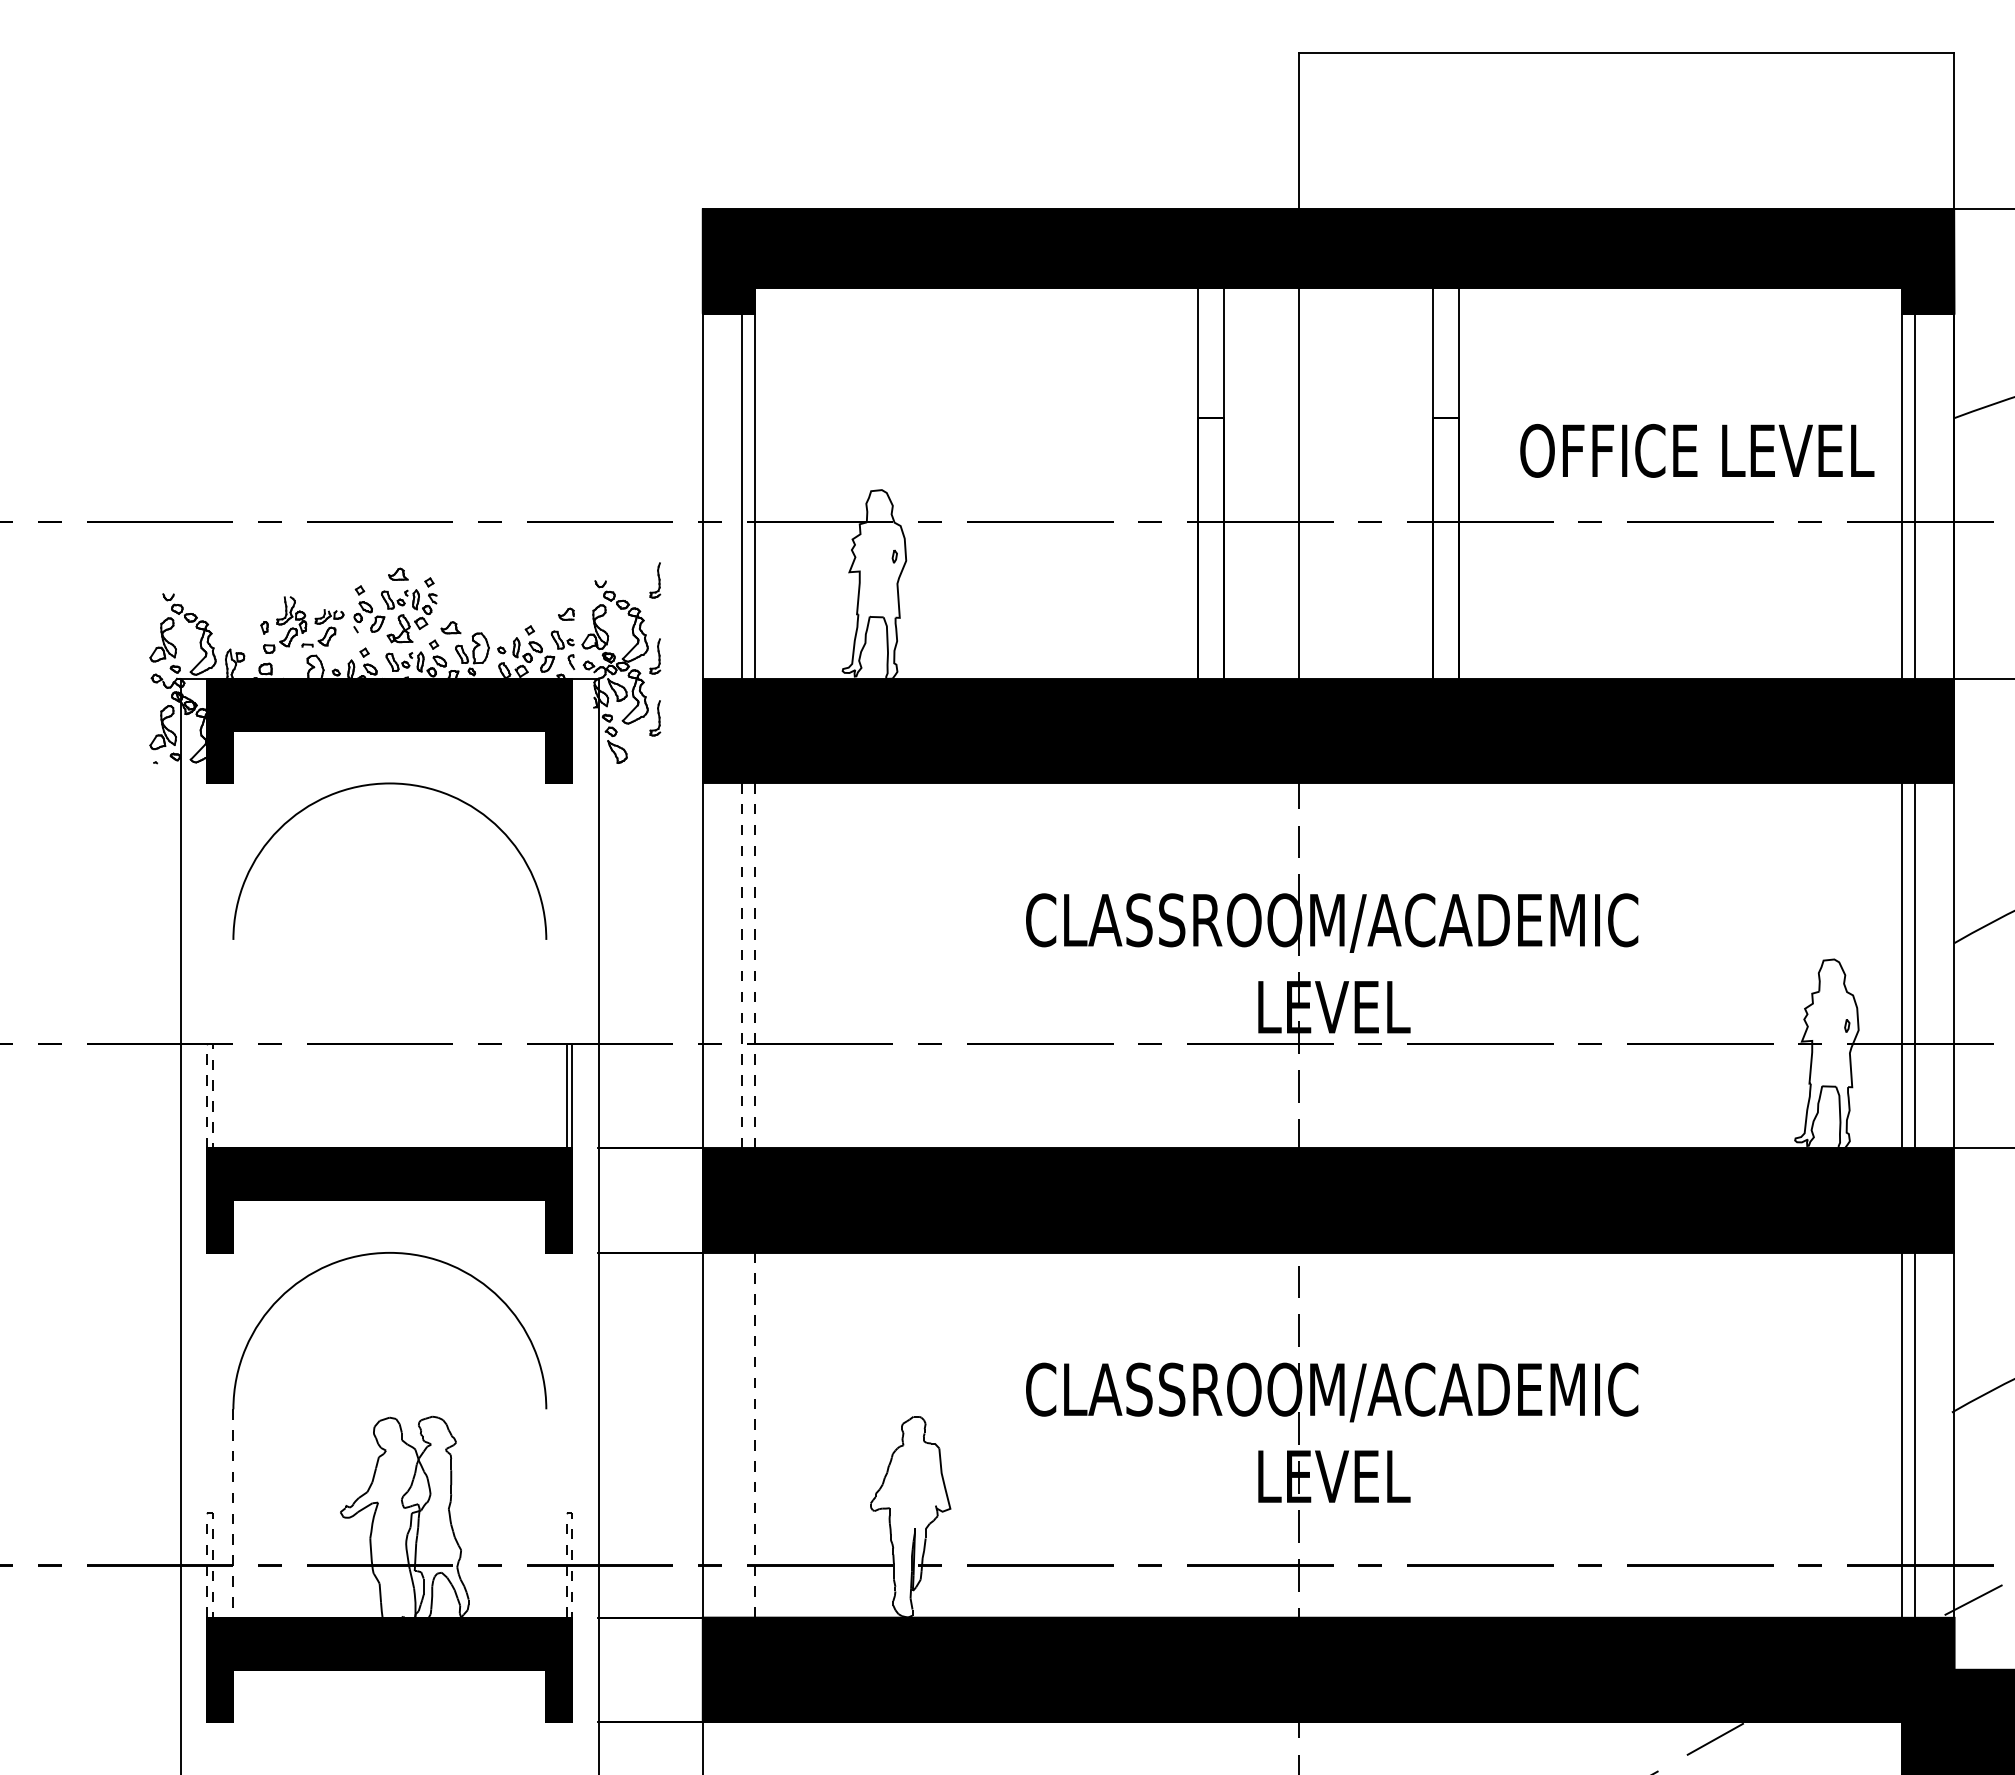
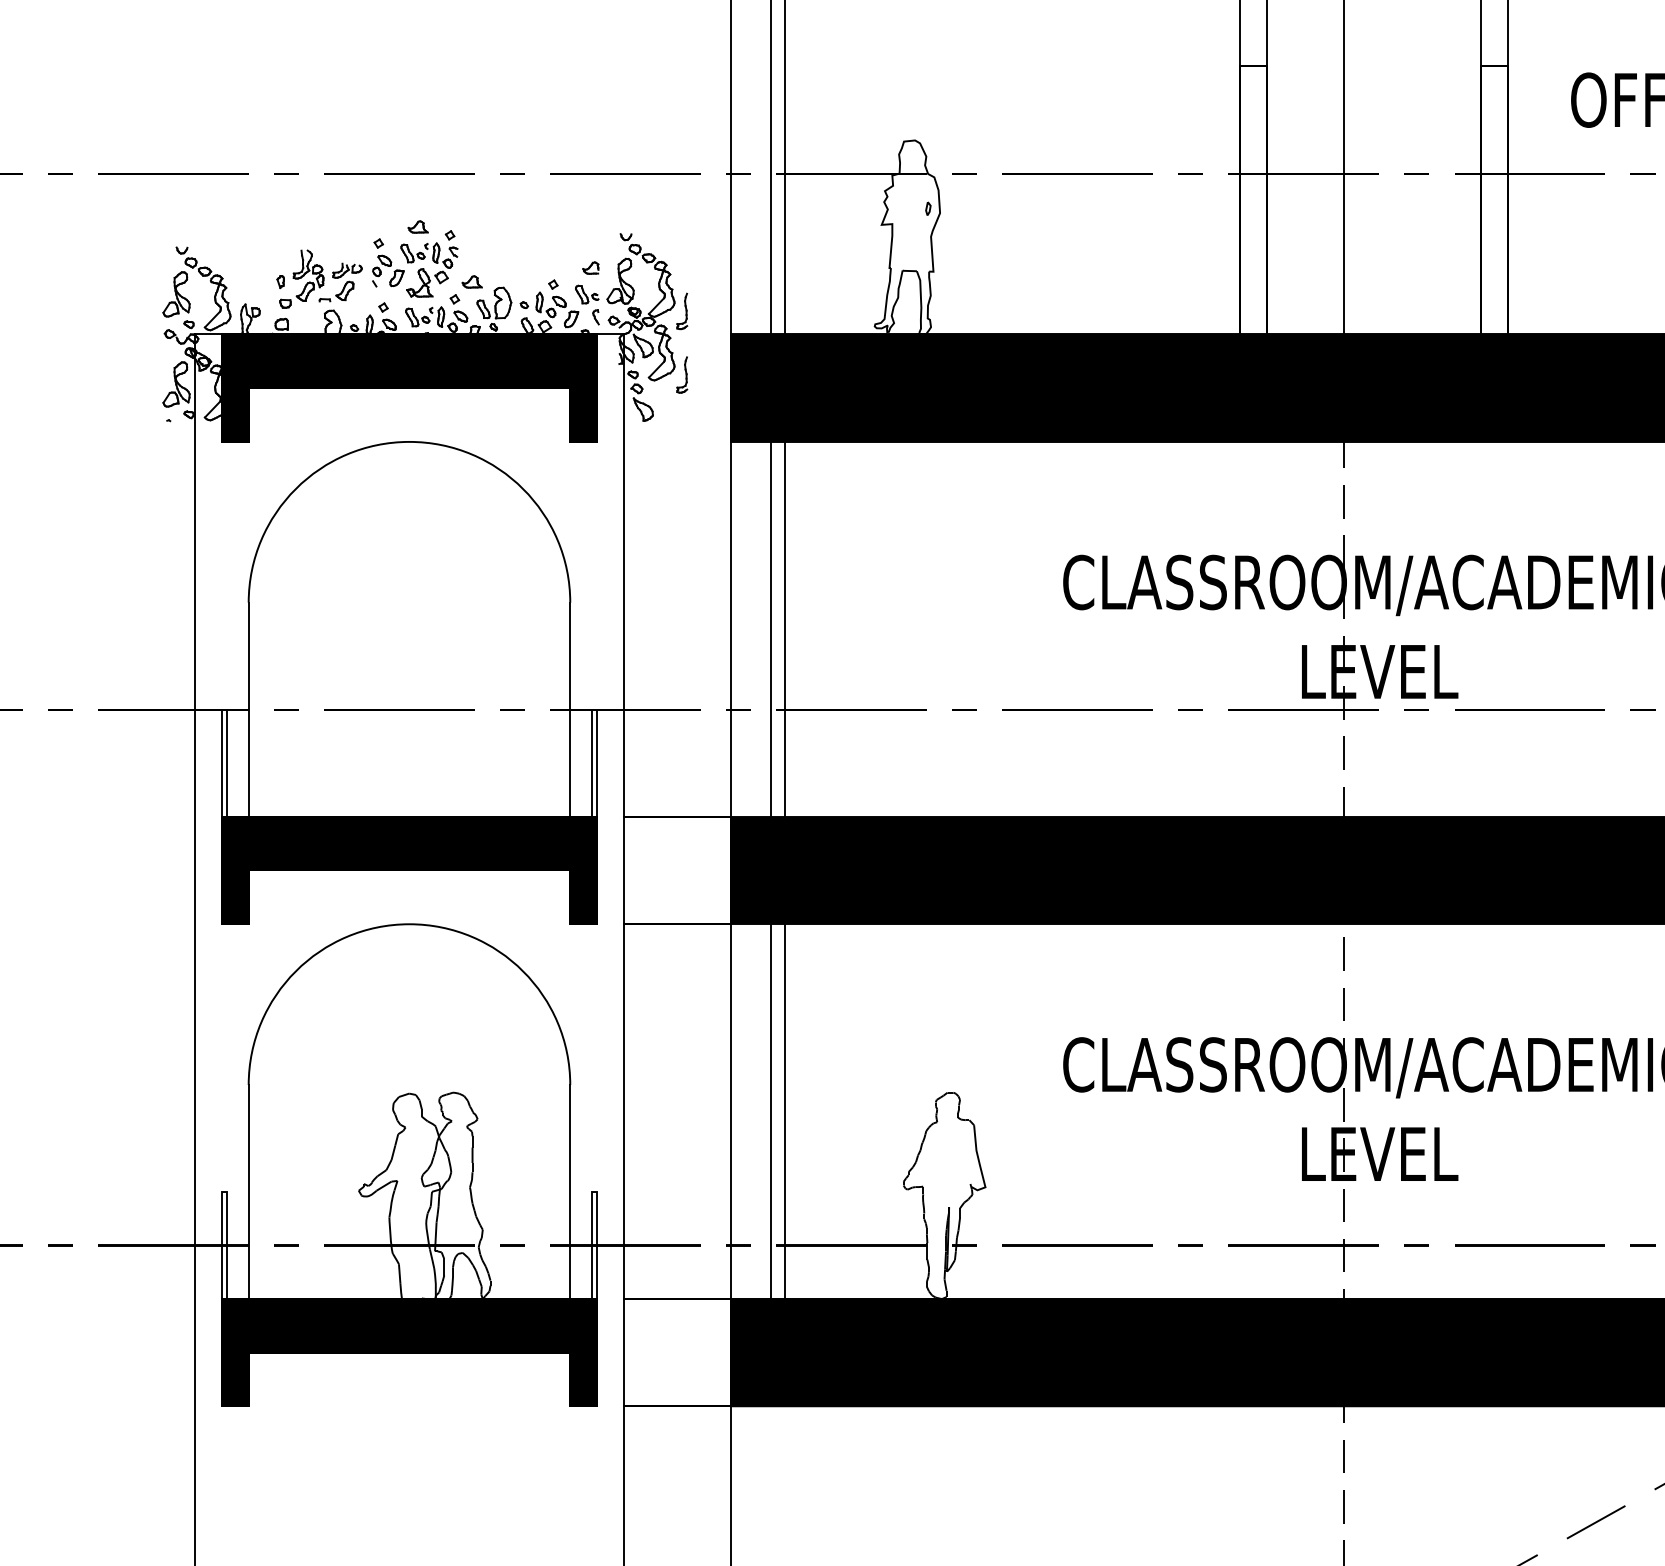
part: (655, 580) -> (682, 233), removed
line: (741, 965) -> (770, 628), dashed -> solid
line: (754, 965) -> (784, 628), dashed -> solid
line: (209, 1043) -> (224, 709), dashed -> solid
line: (233, 1043) -> (248, 709), added
line: (546, 1043) -> (570, 709), added
line: (741, 1434) -> (770, 1110), added
line: (754, 1435) -> (784, 1111), dashed -> solid
line: (209, 1513) -> (224, 1192), dashed -> solid
line: (233, 1513) -> (248, 1192), dashed -> solid
line: (546, 1513) -> (570, 1192), added
line: (569, 1513) -> (594, 1192), dashed -> solid

